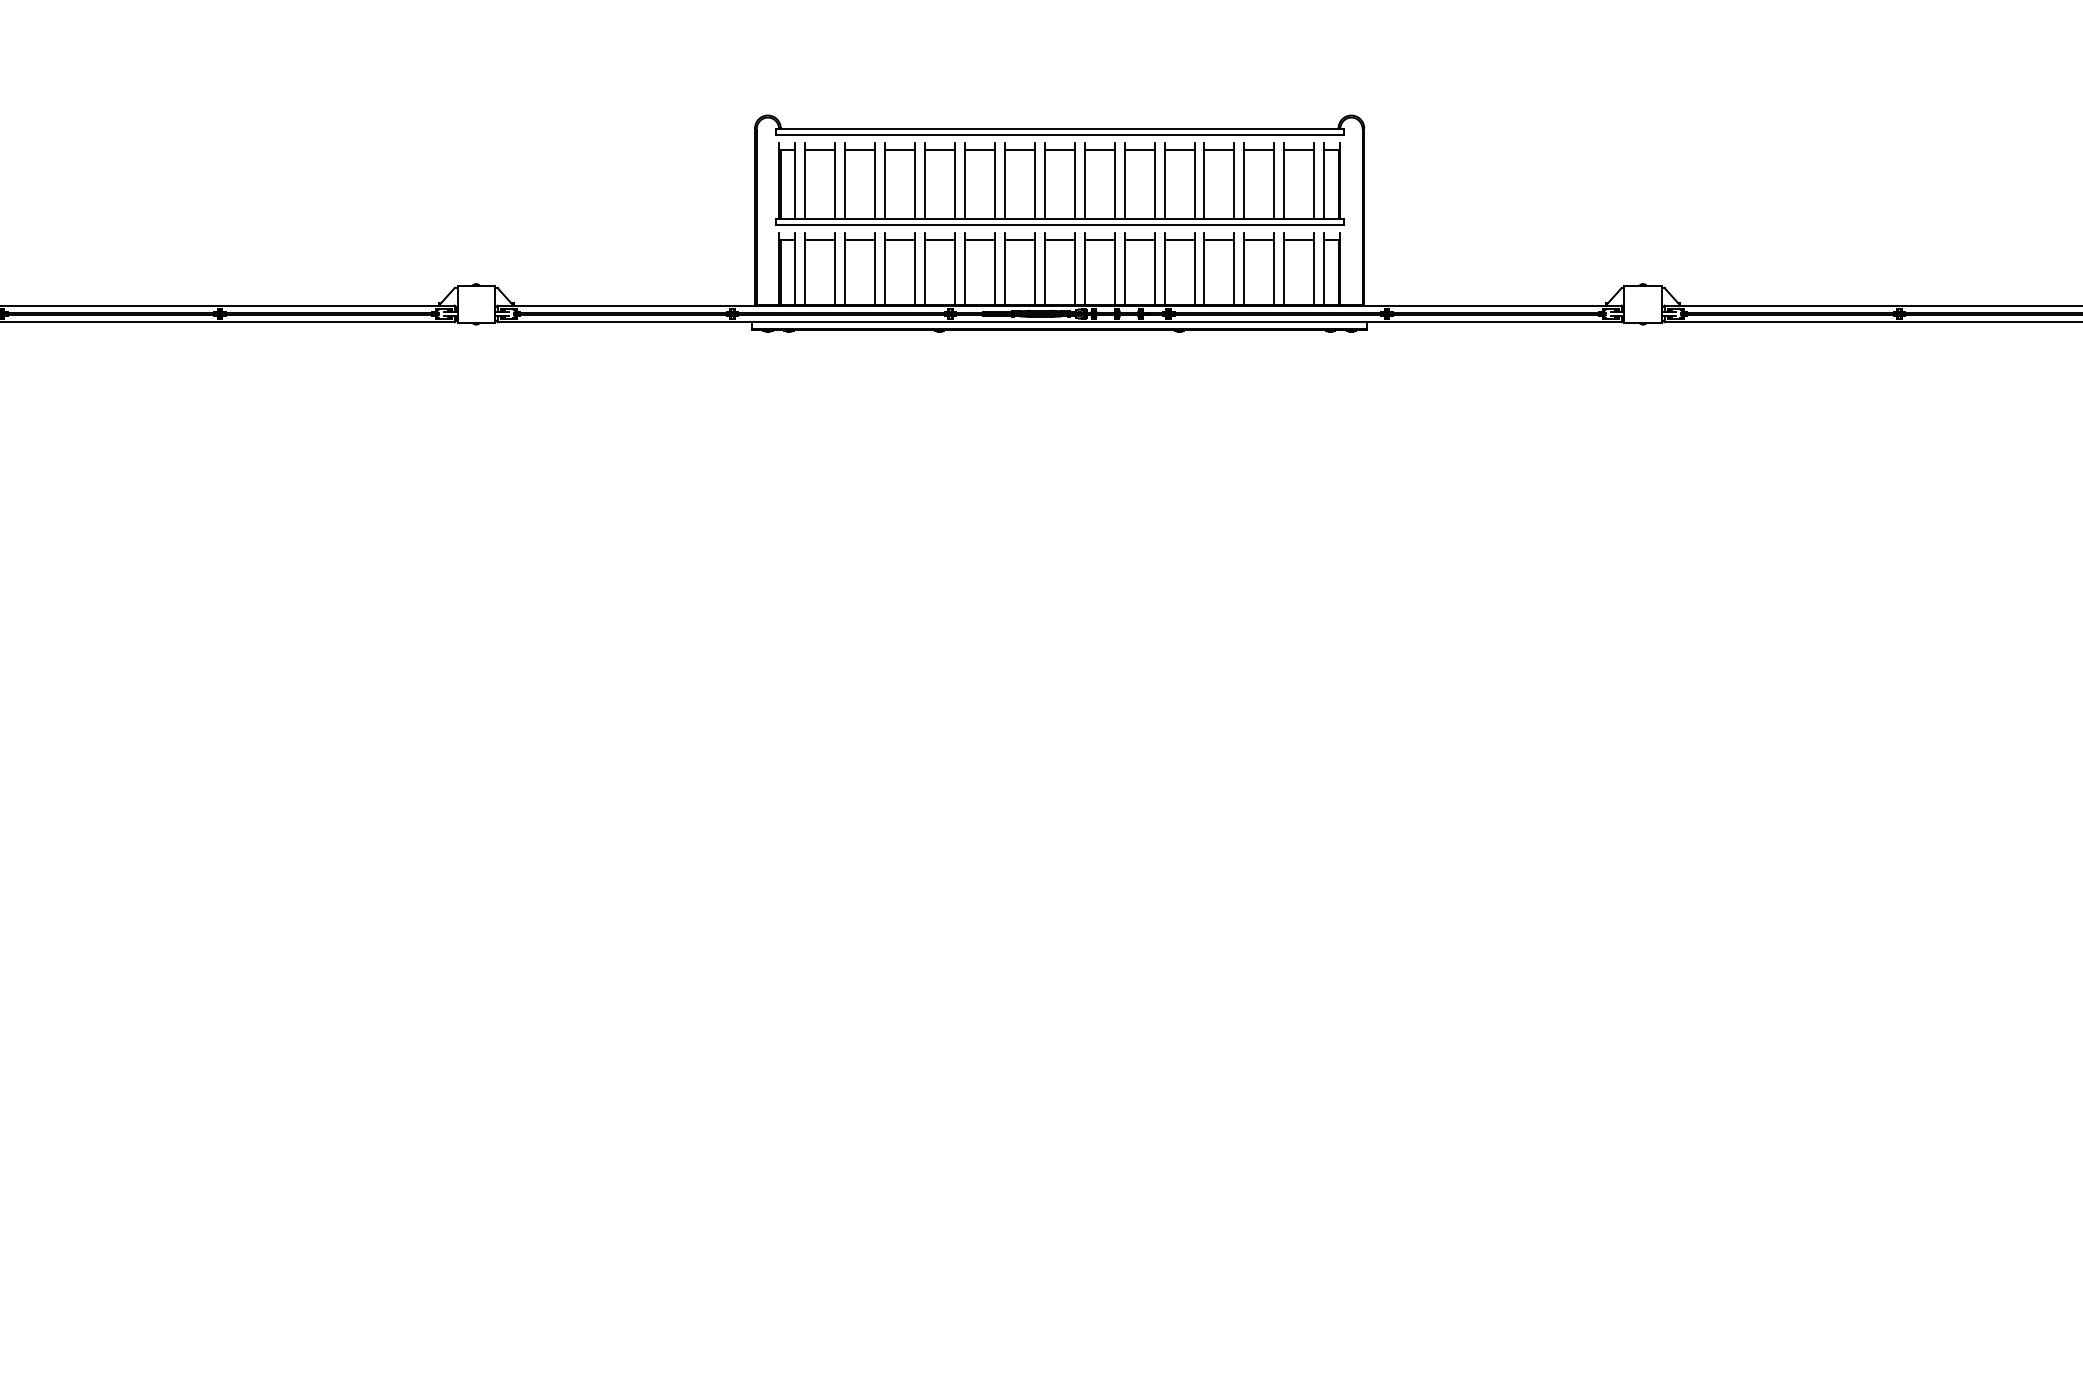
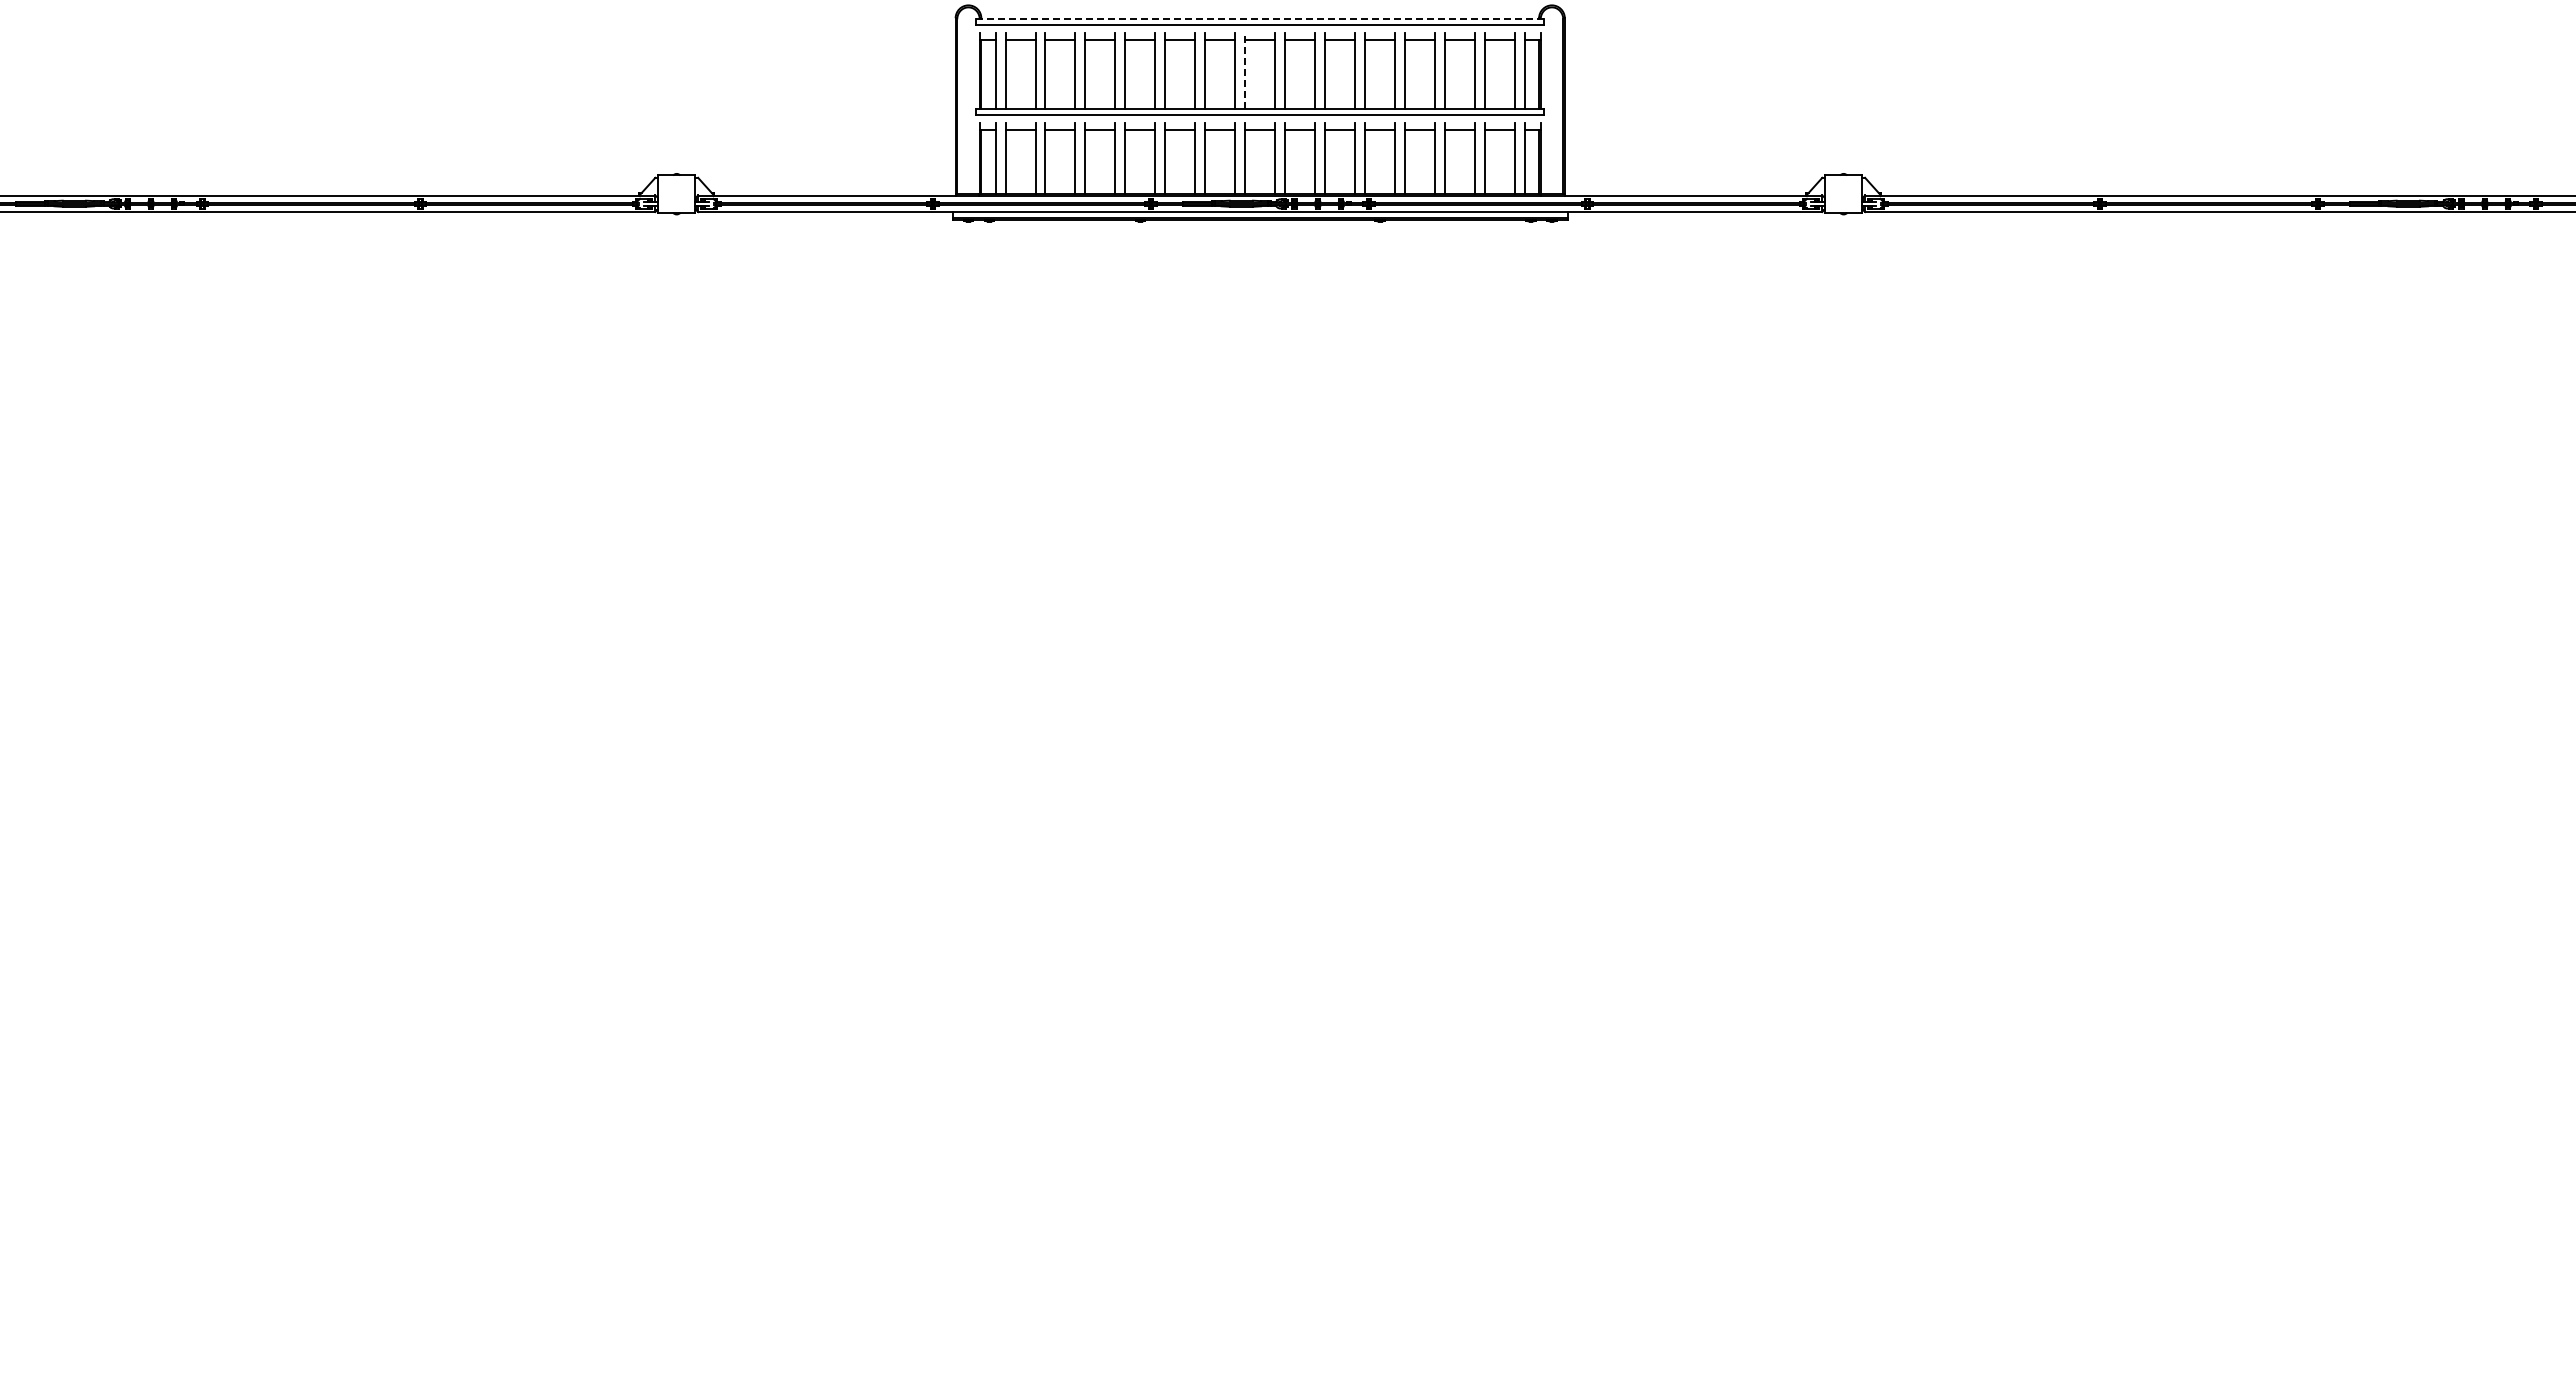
line: (1059, 129) -> (1260, 19), solid -> dashed
line: (1044, 180) -> (1245, 70), solid -> dashed

